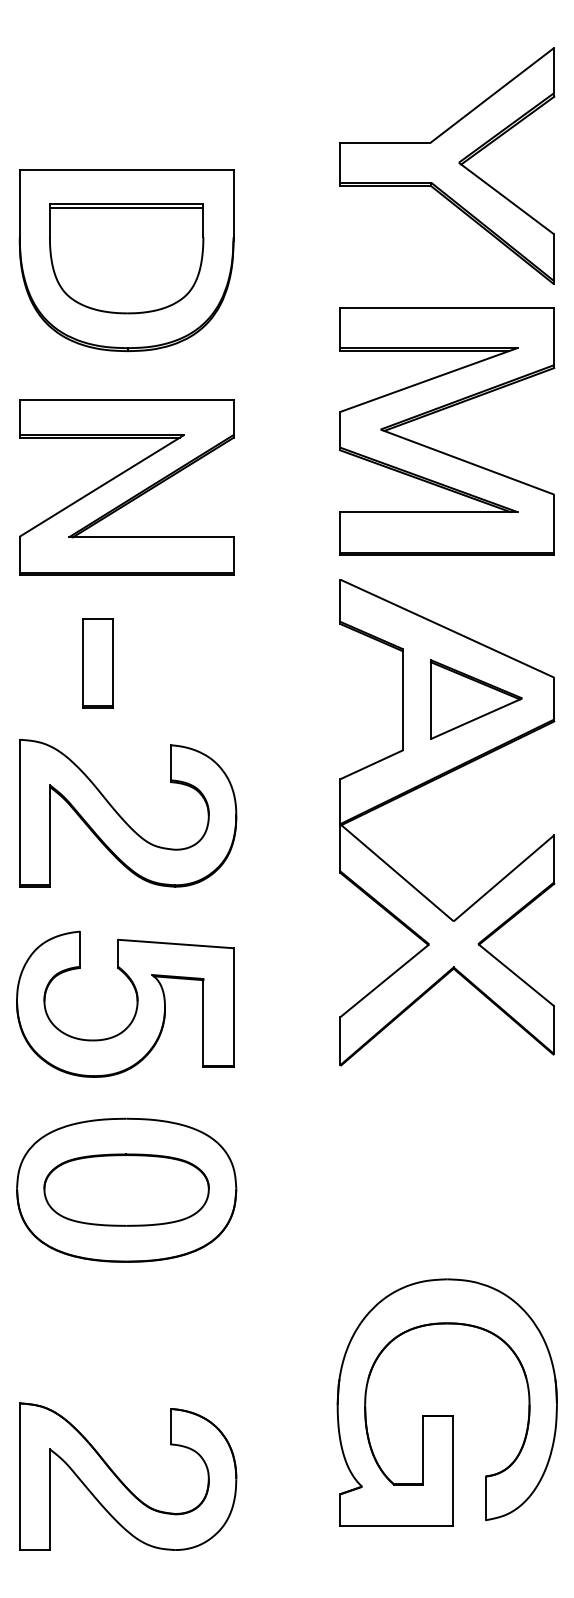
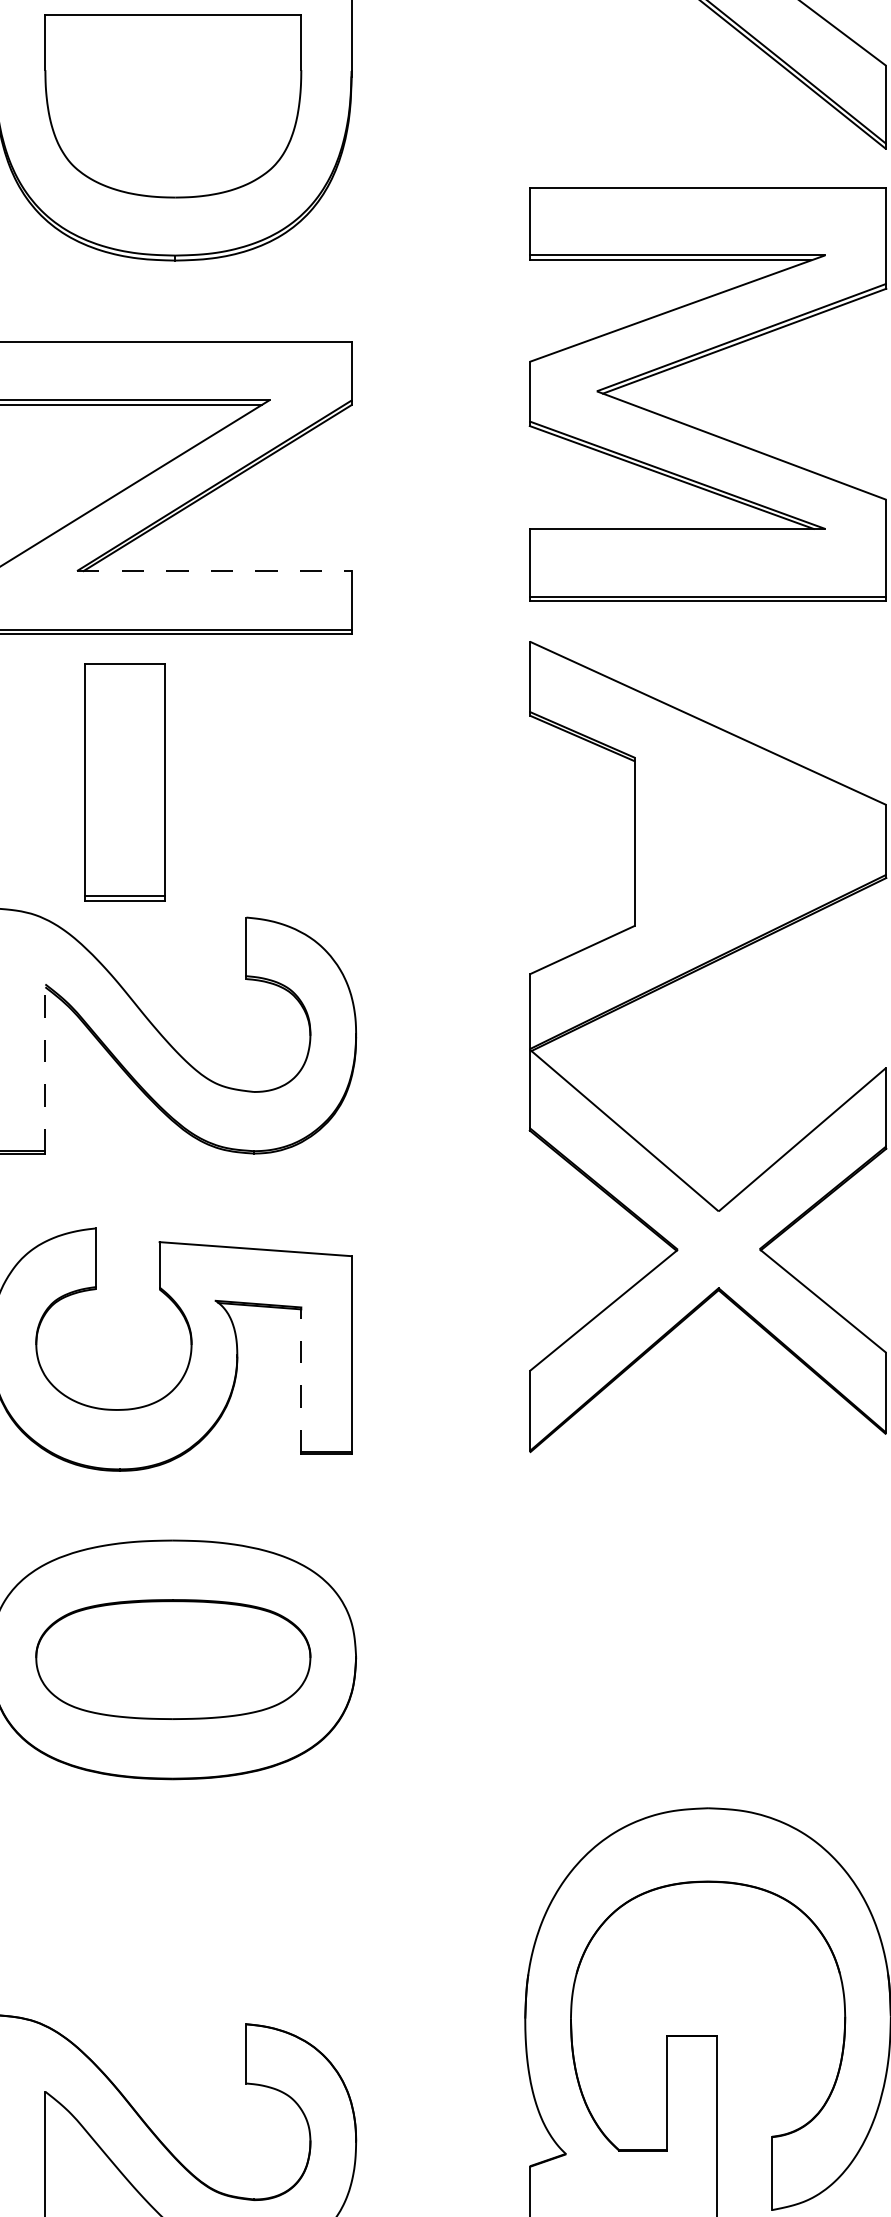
line: (126, 207) -> (173, 20), removed
line: (151, 537) -> (214, 571), solid -> dashed
part: (97, 663) -> (124, 781), size x1.6
part: (475, 699) -> (755, 841), removed
line: (49, 834) -> (44, 1066), solid -> dashed
line: (203, 1021) -> (301, 1378), solid -> dashed

